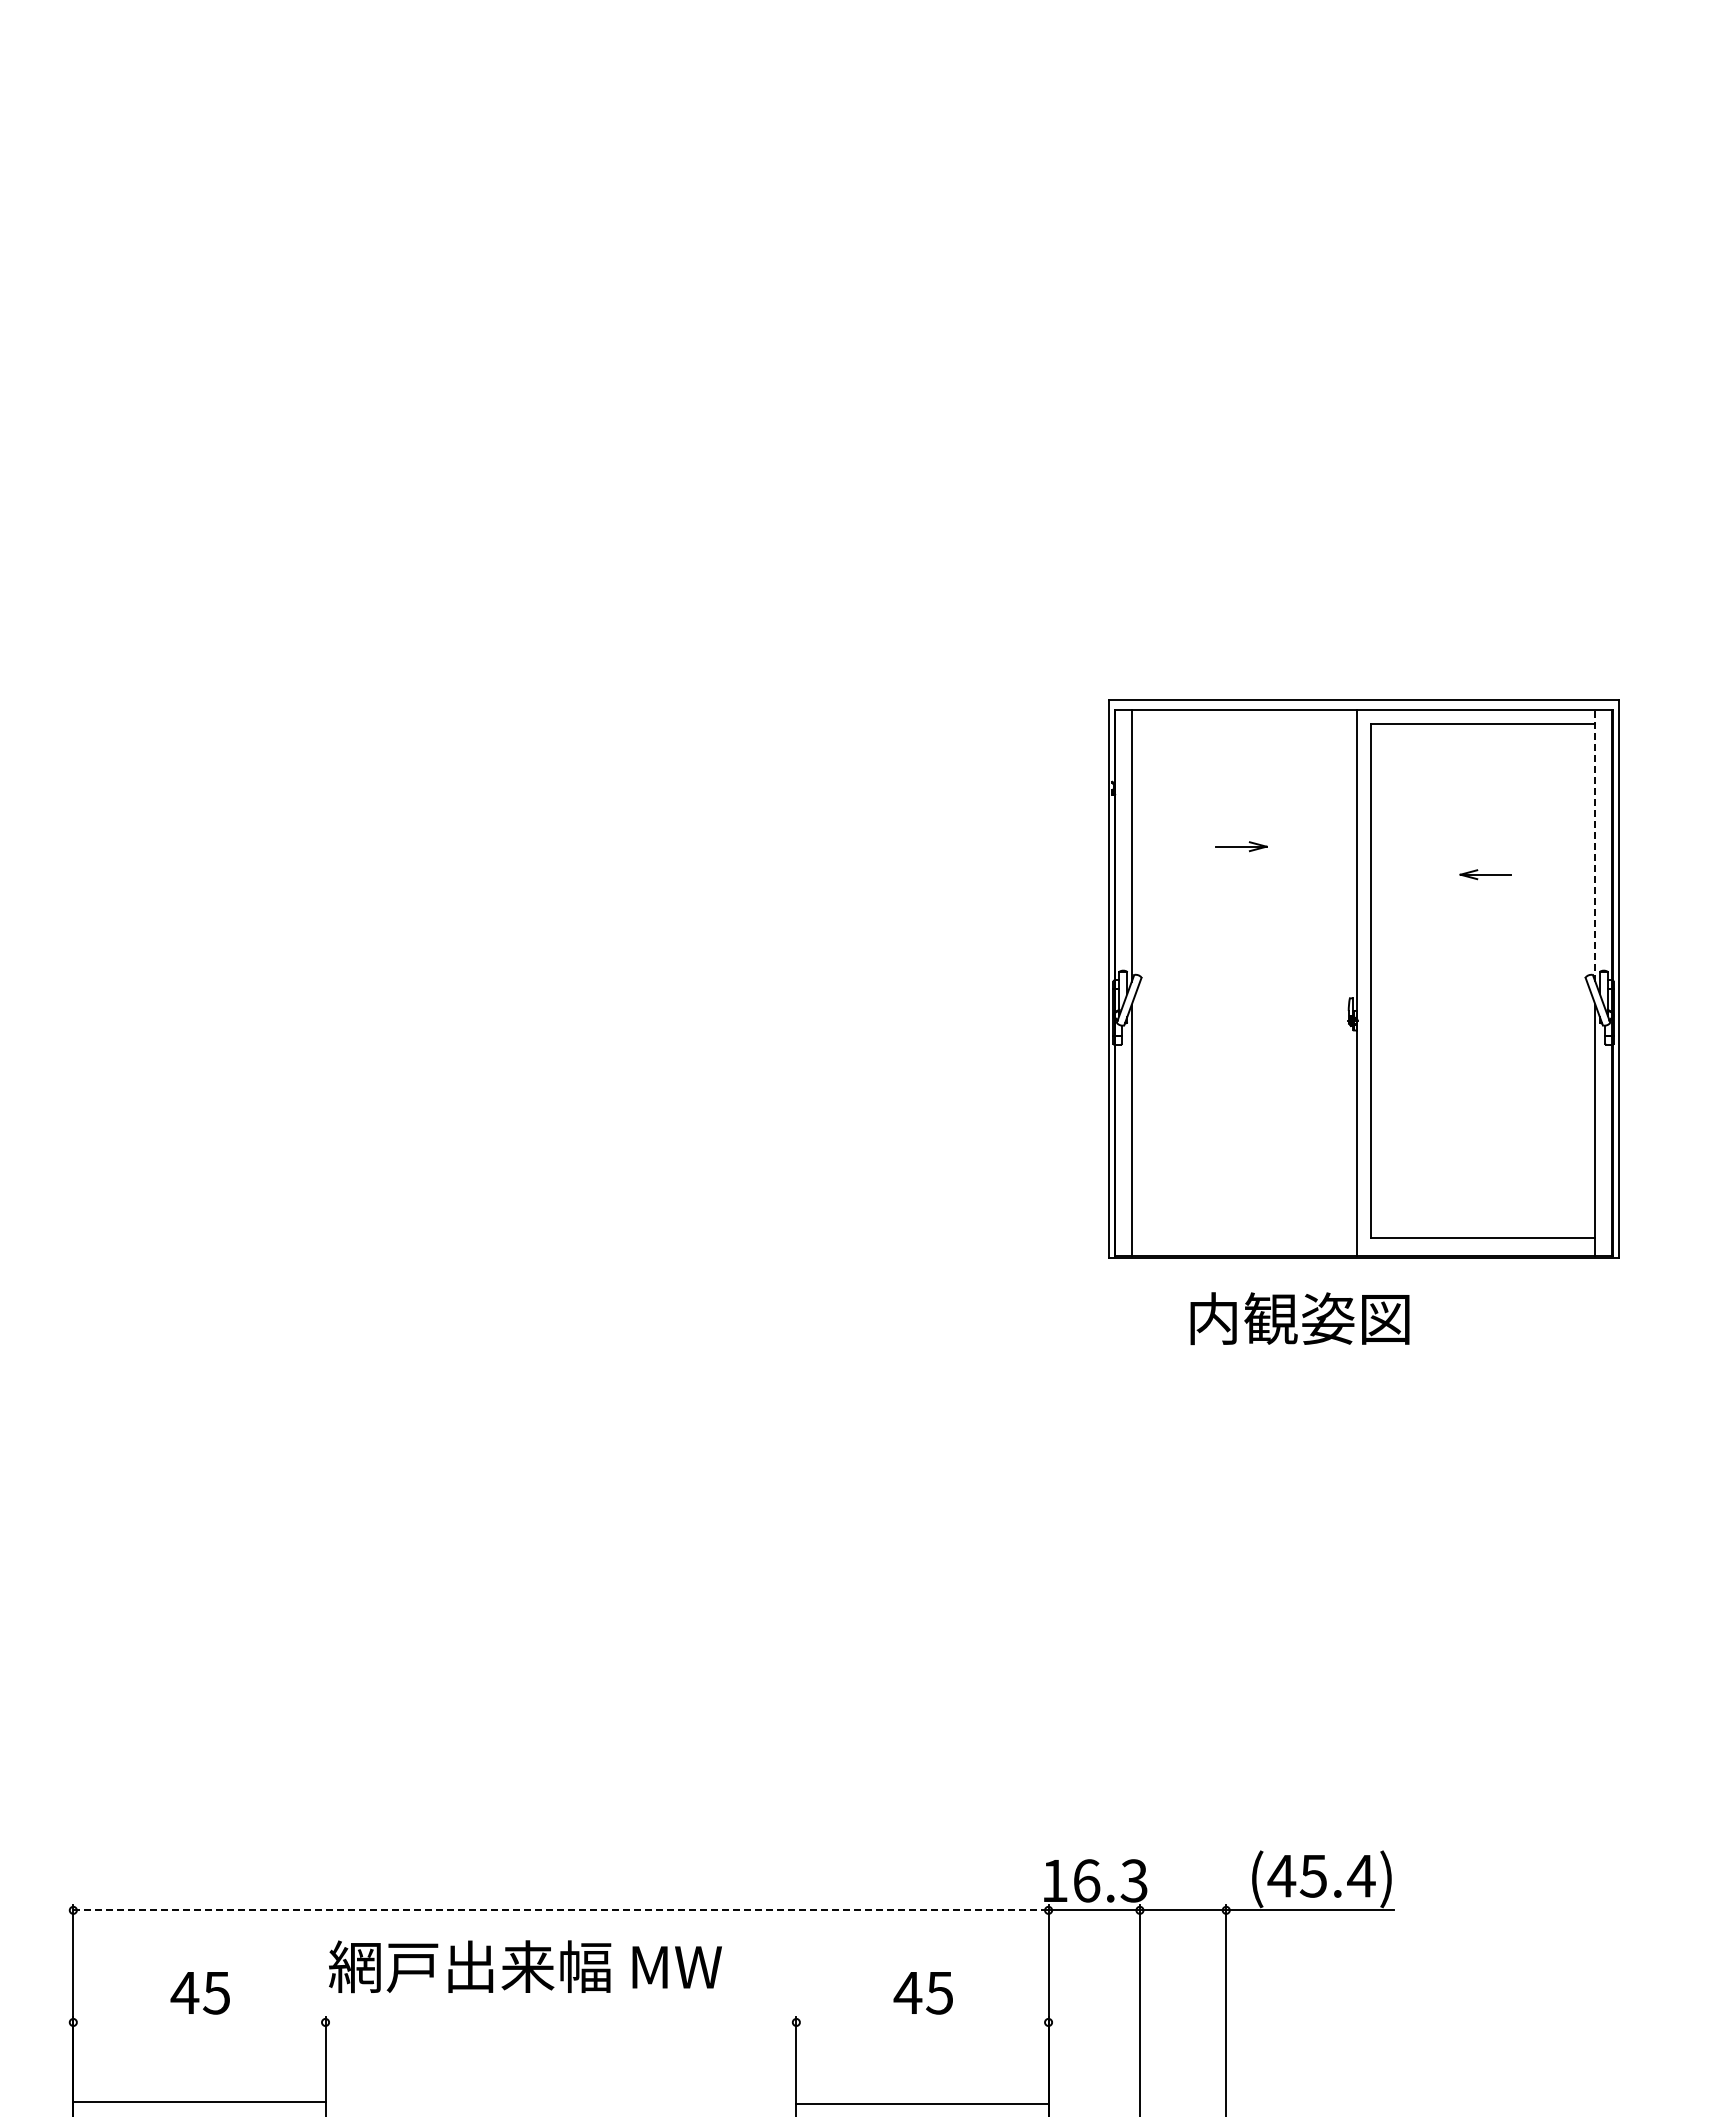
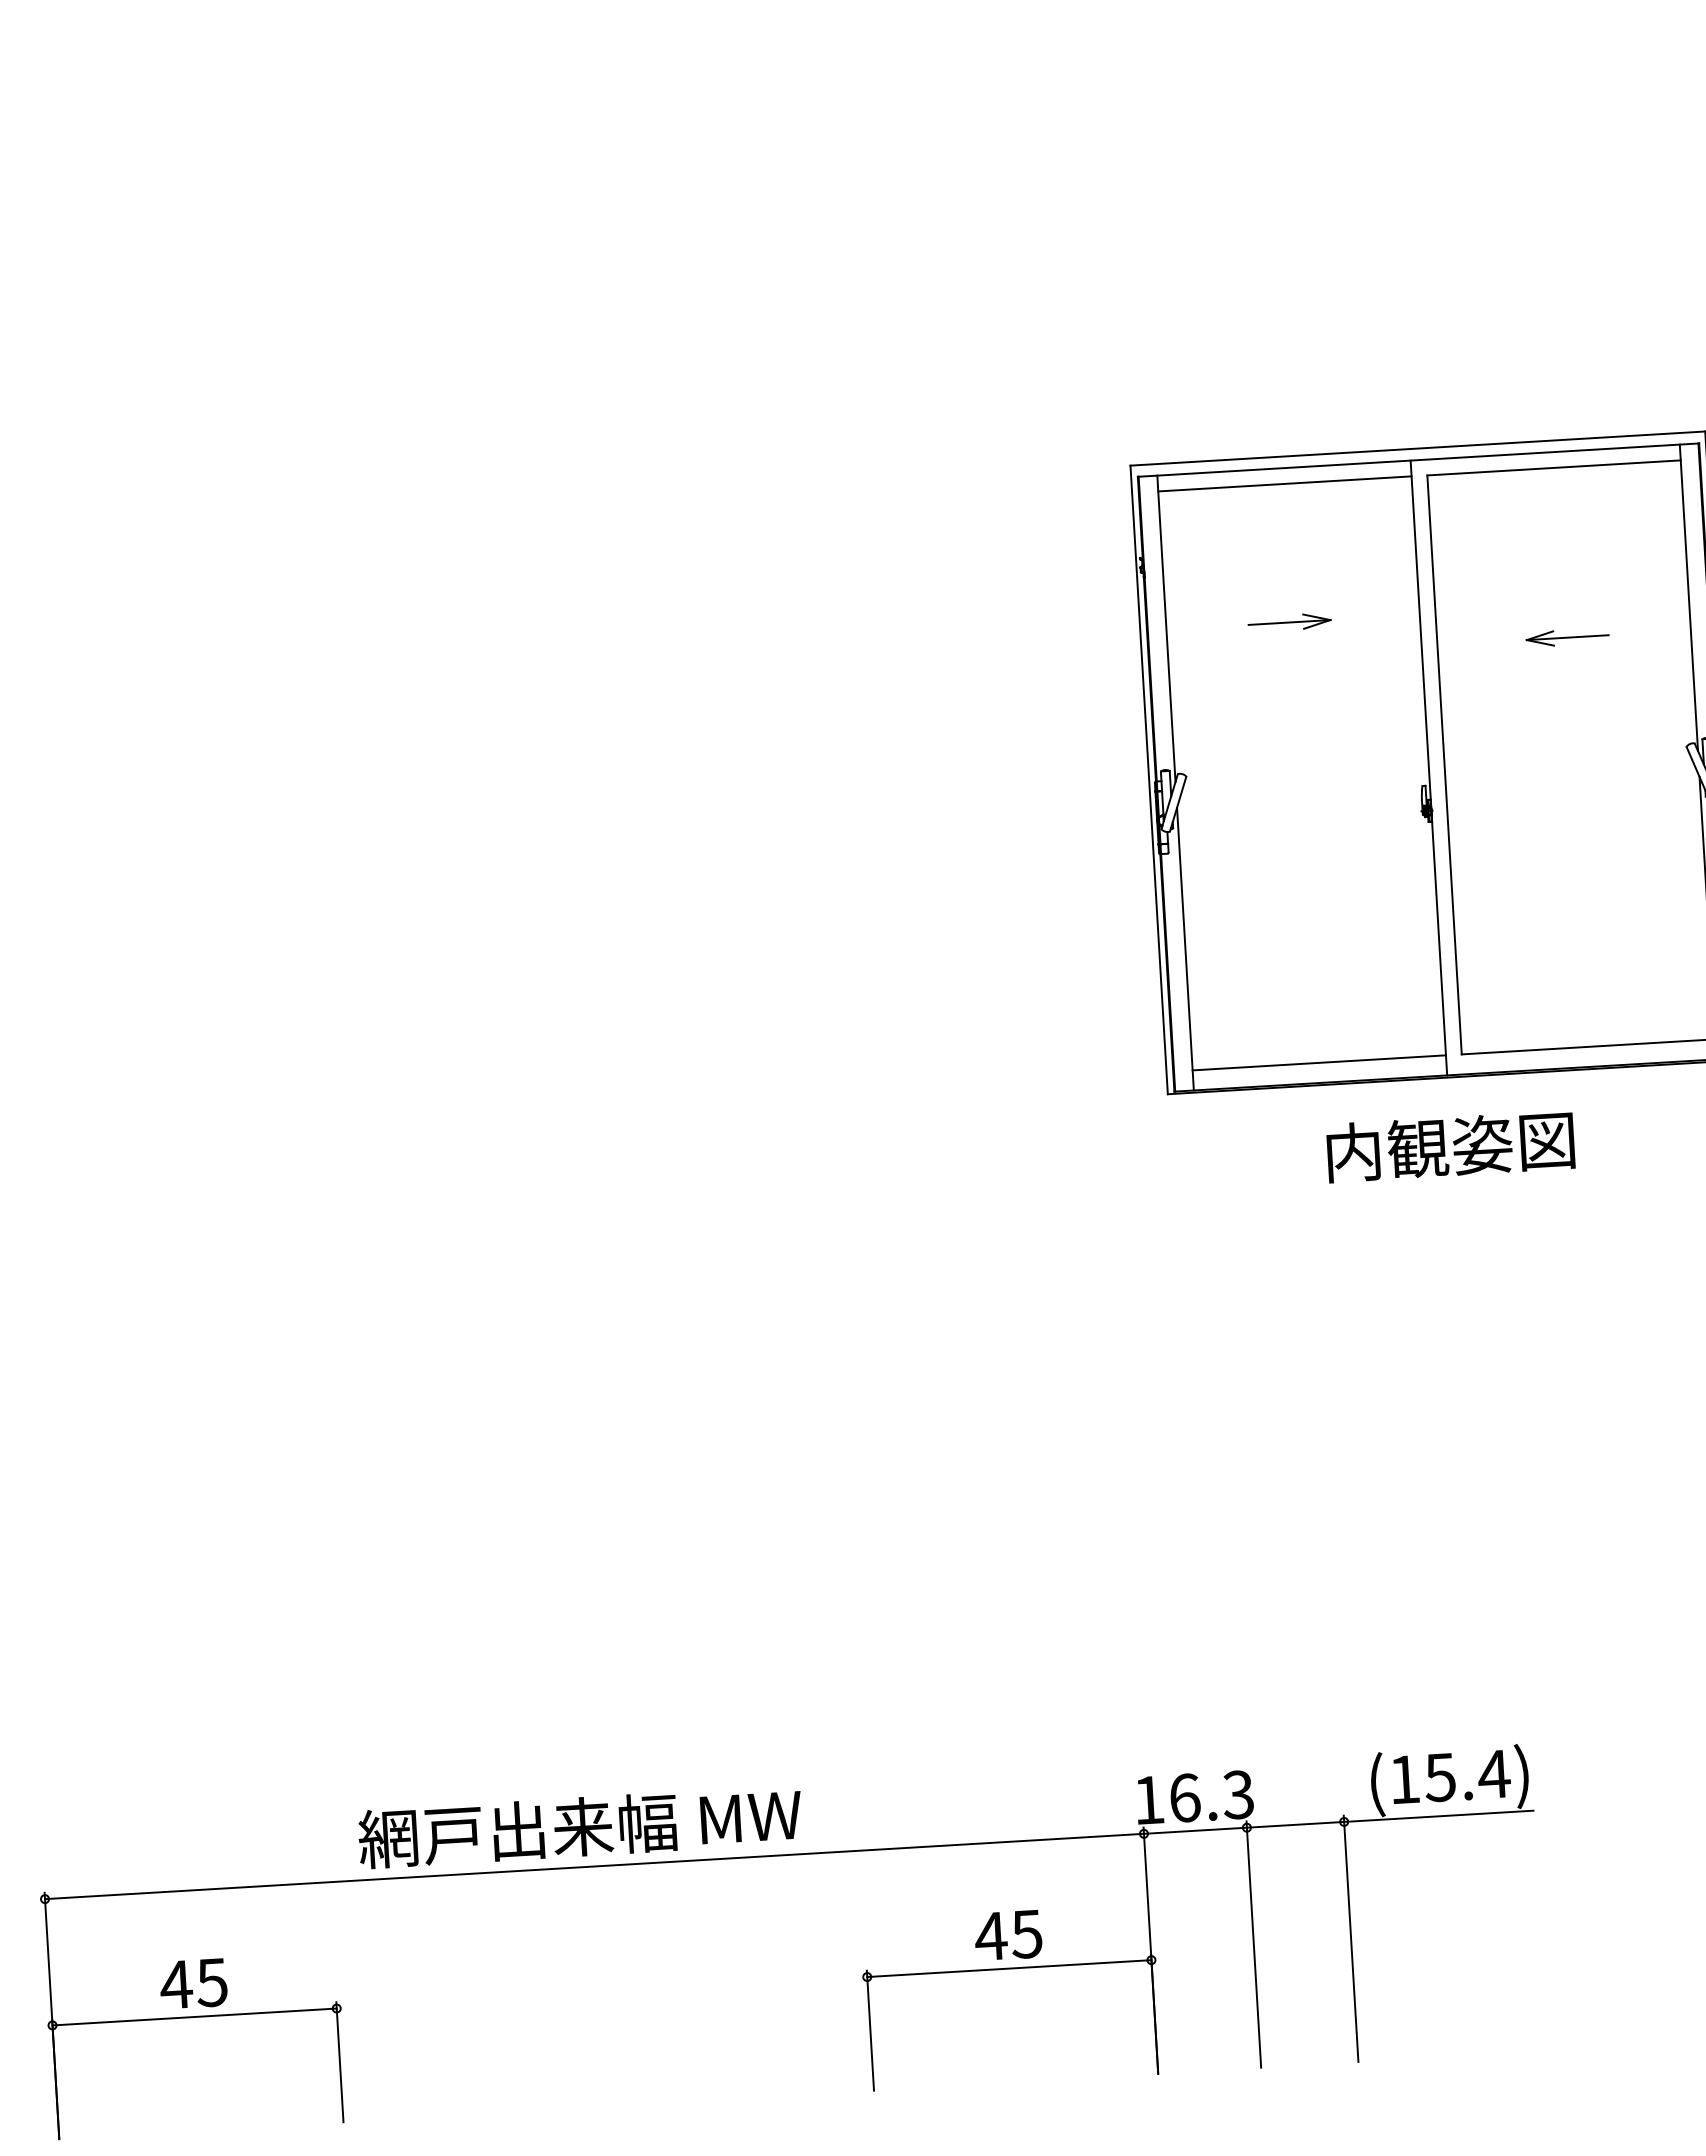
line: (1243, 723) -> (1284, 483), added
line: (1595, 845) -> (1688, 597), dashed -> solid
part: (1241, 846) -> (1290, 622), size x1.43
part: (1485, 874) -> (1566, 637), size x1.43
line: (1243, 1237) -> (1318, 1062), added
text: (1299, 1318) -> (1450, 1146), moved
text: (1281, 1876) -> (1404, 1780), (45.4) -> (15.4)
line: (560, 1910) -> (593, 1866), dashed -> solid
text: (525, 1966) -> (580, 1826), moved
line: (199, 2102) -> (194, 2017), moved
line: (922, 2104) -> (1009, 1968), moved

